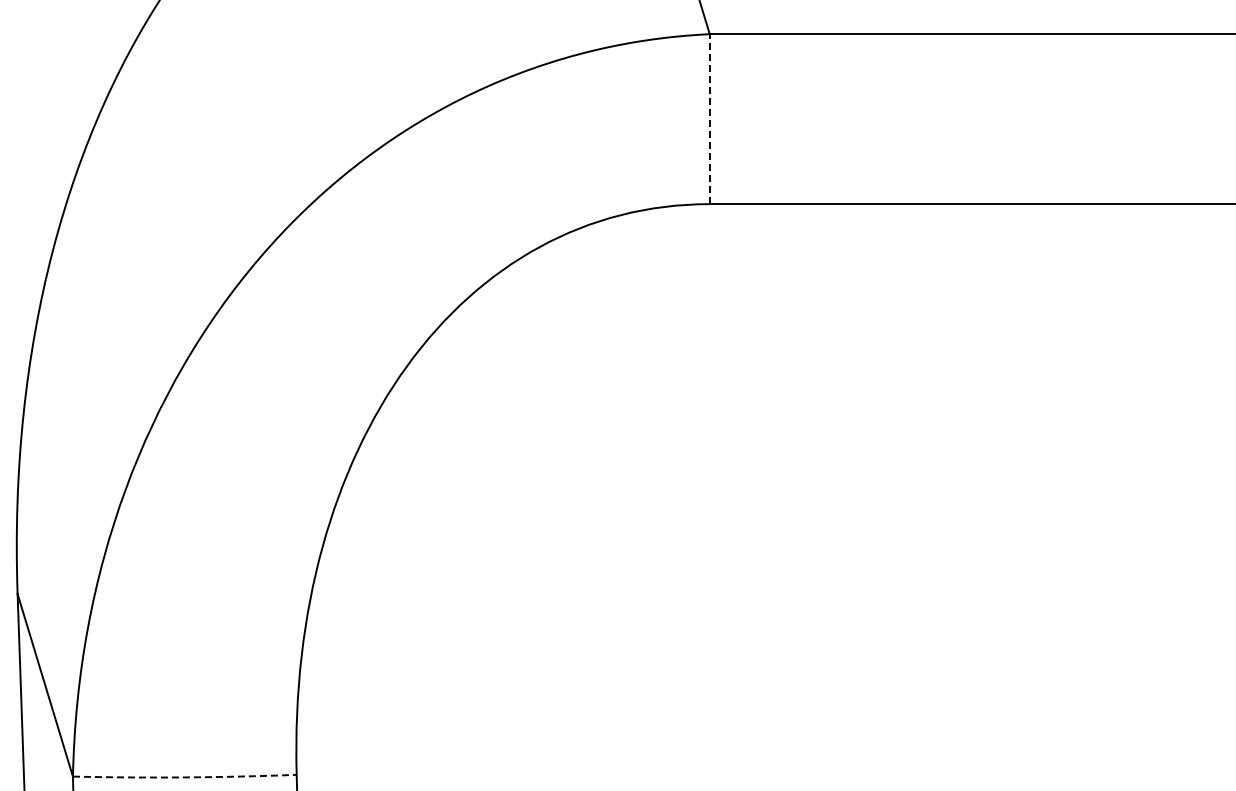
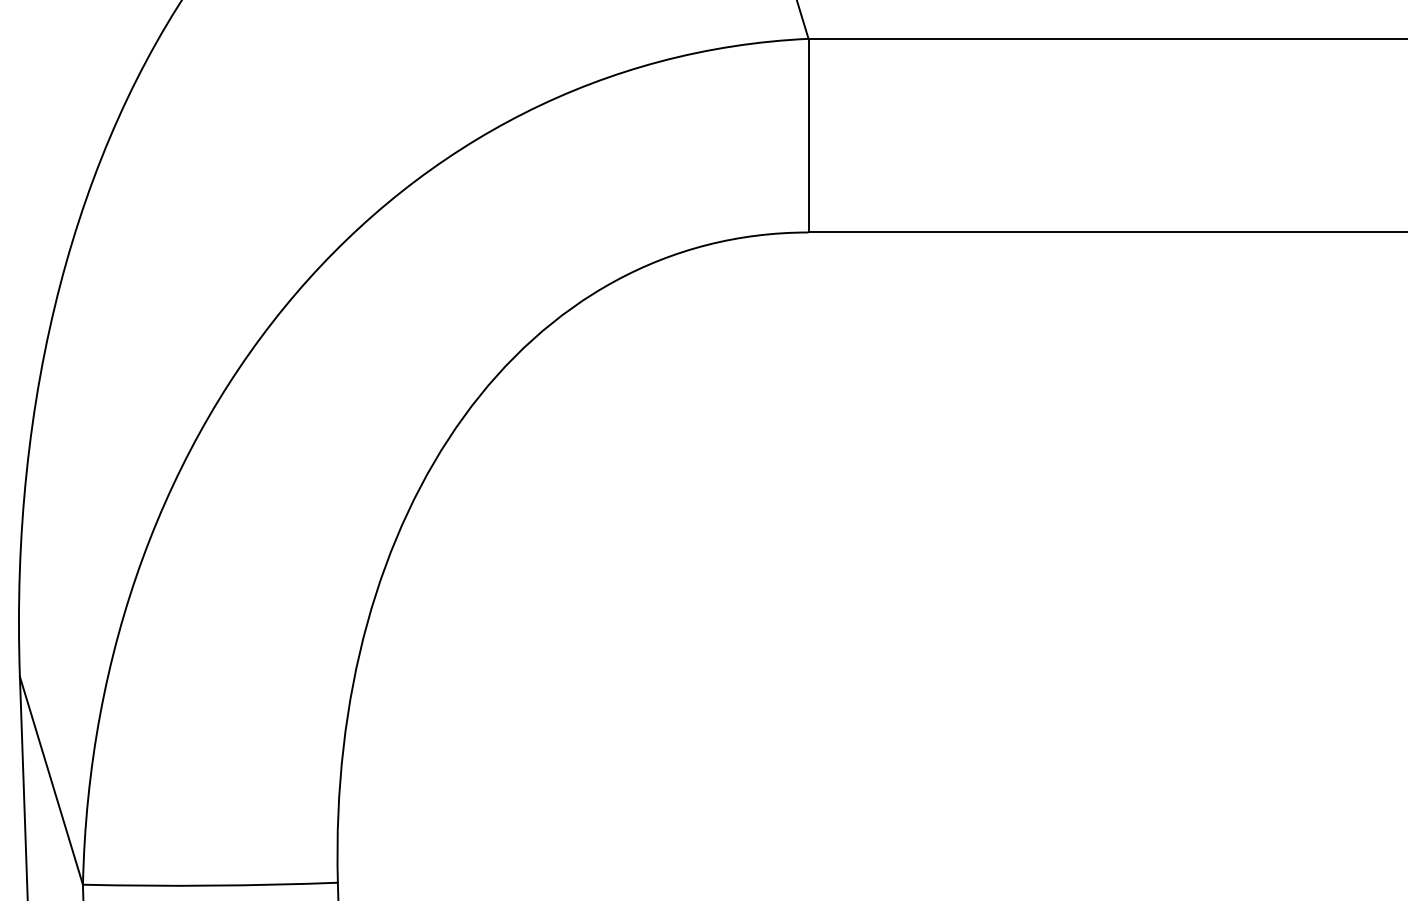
line: (709, 119) -> (808, 136), dashed -> solid
arc: (184, 777) -> (210, 885), dashed -> solid

